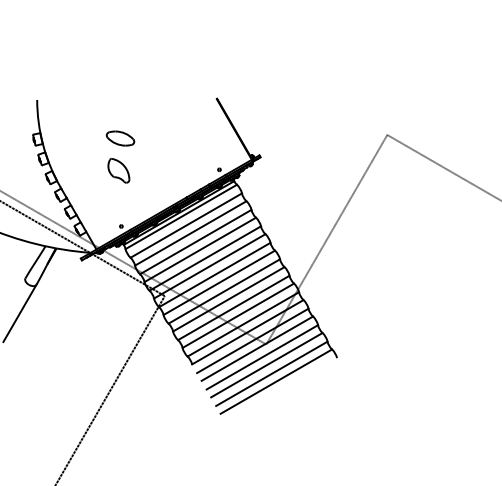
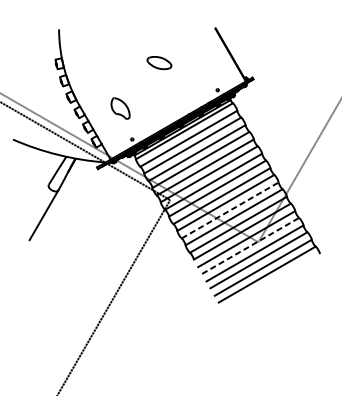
part: (120, 138) -> (159, 62), moved
part: (118, 170) -> (120, 108), moved
line: (234, 307) -> (230, 210), solid -> dashed
line: (257, 348) -> (250, 245), solid -> dashed

